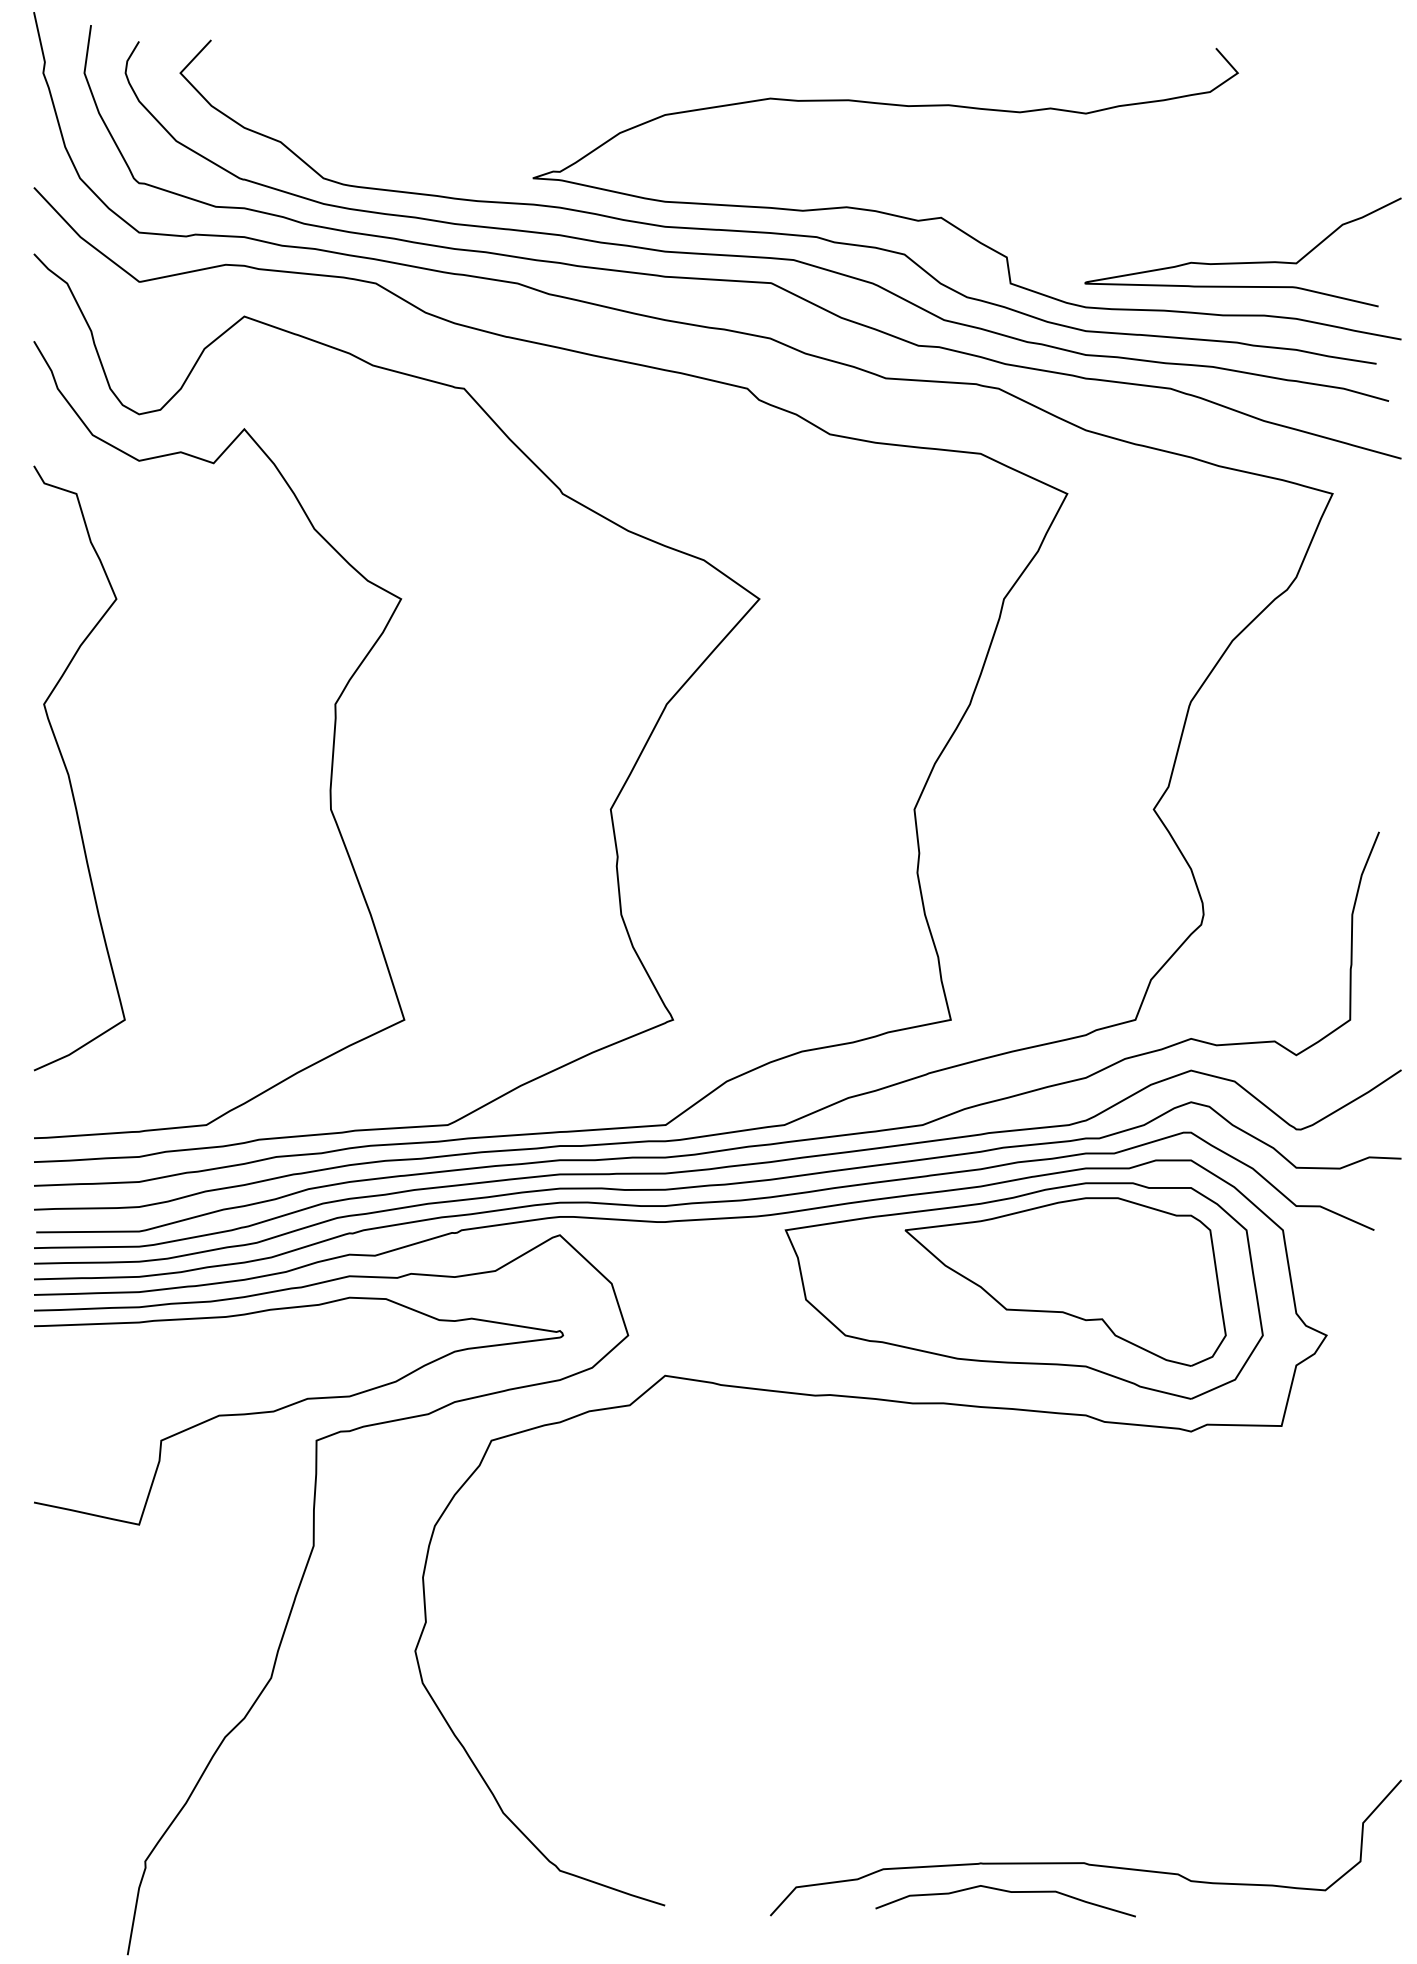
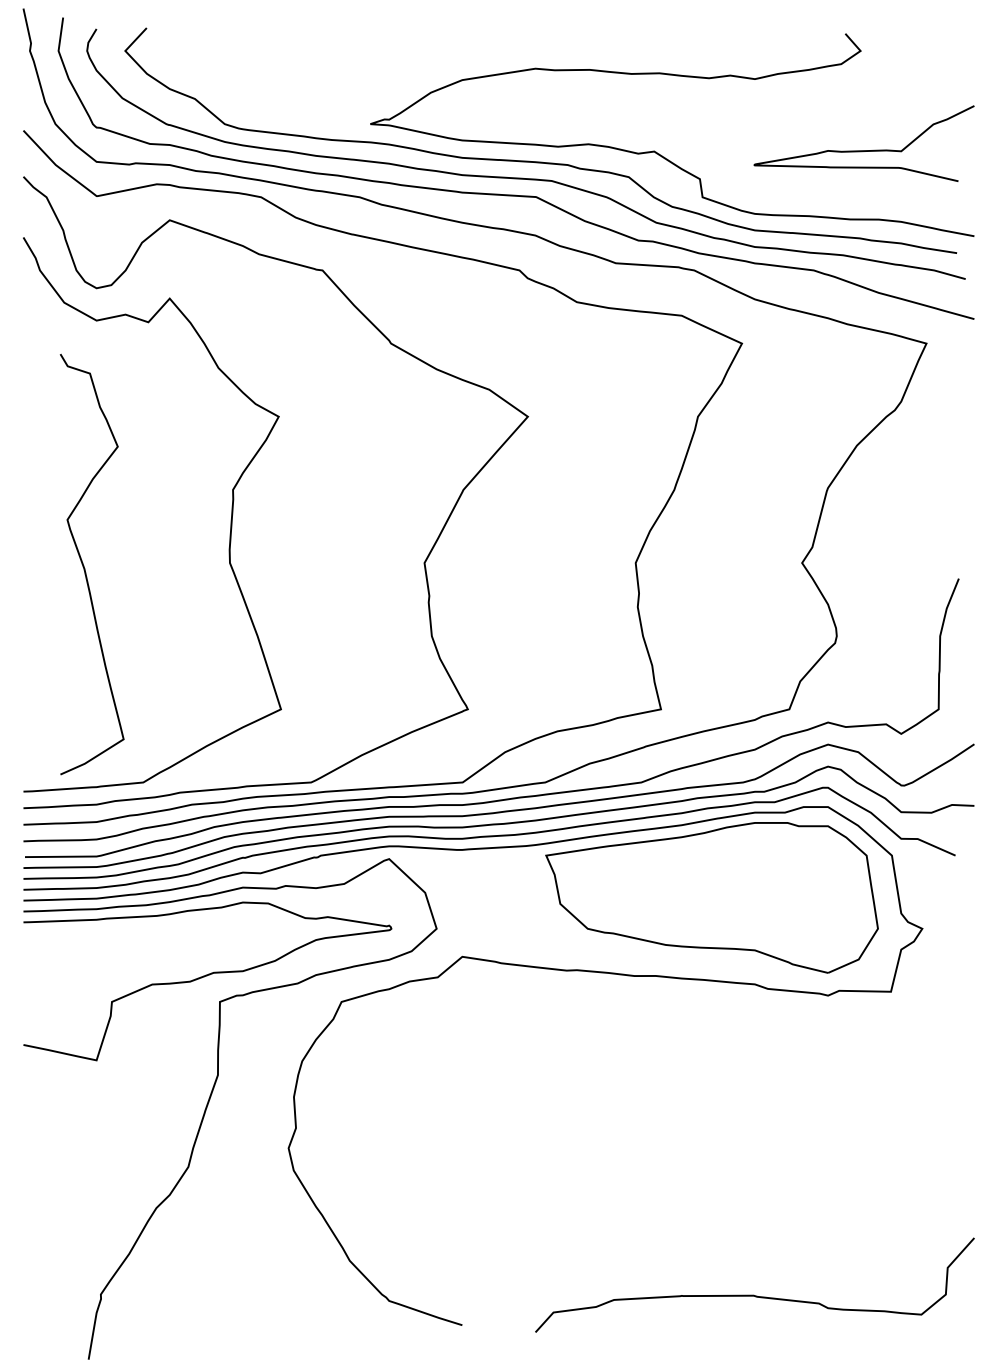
curve: (1242, 262) -> (863, 150), moved
curve: (68, 769) -> (84, 565), moved
part: (1065, 1281) -> (740, 891), removed
curve: (1007, 1893) -> (700, 1316), removed

